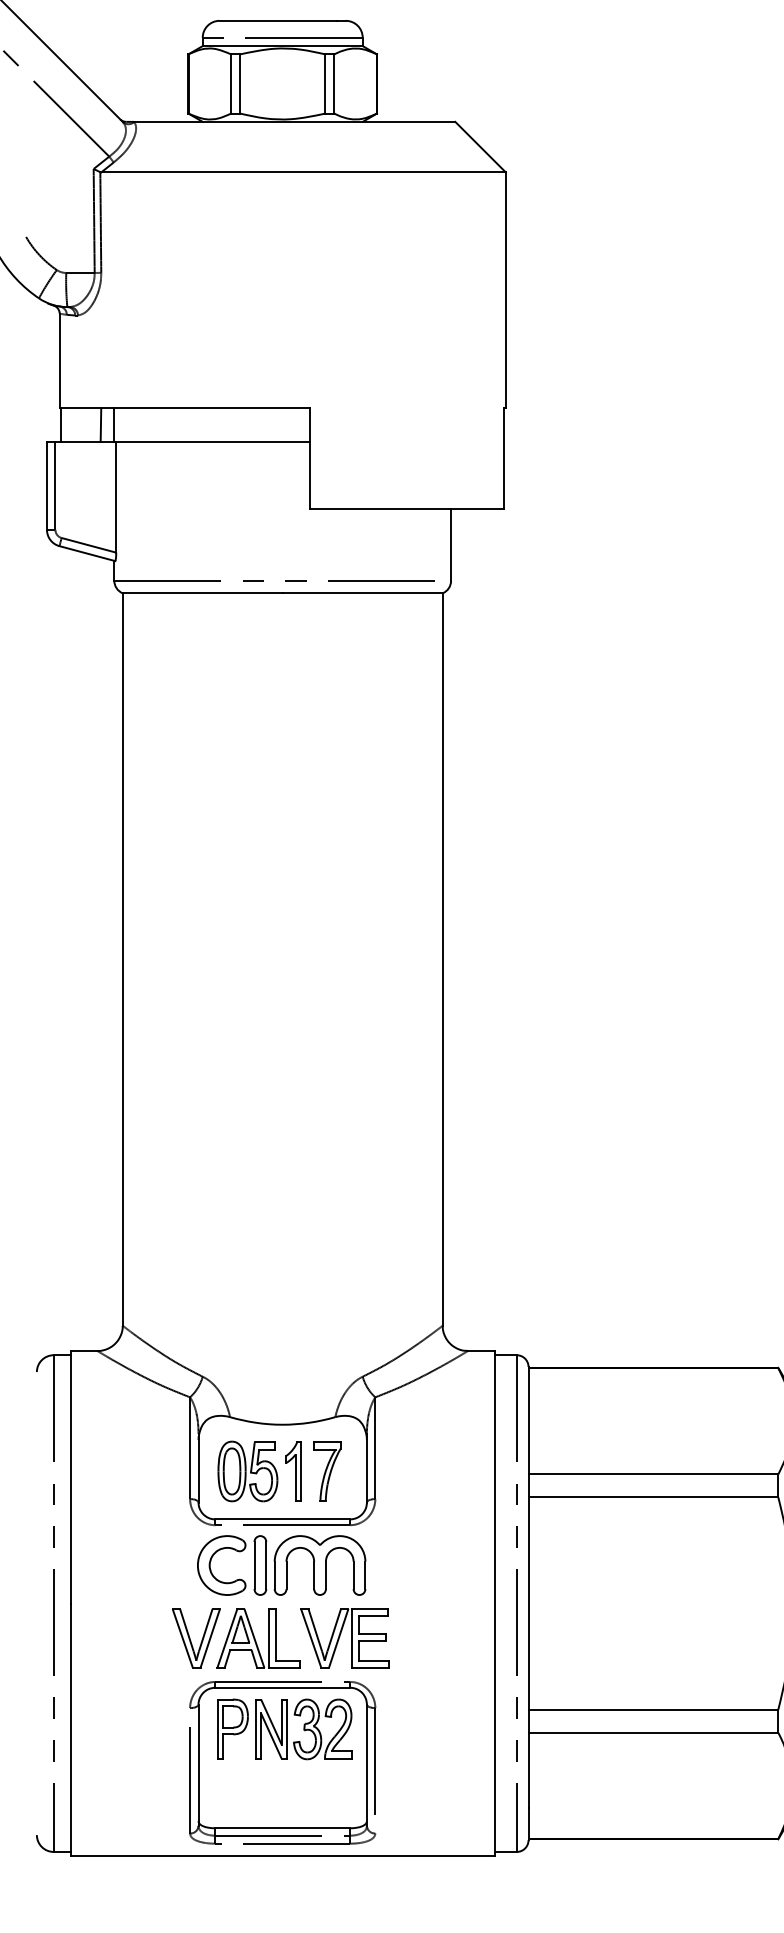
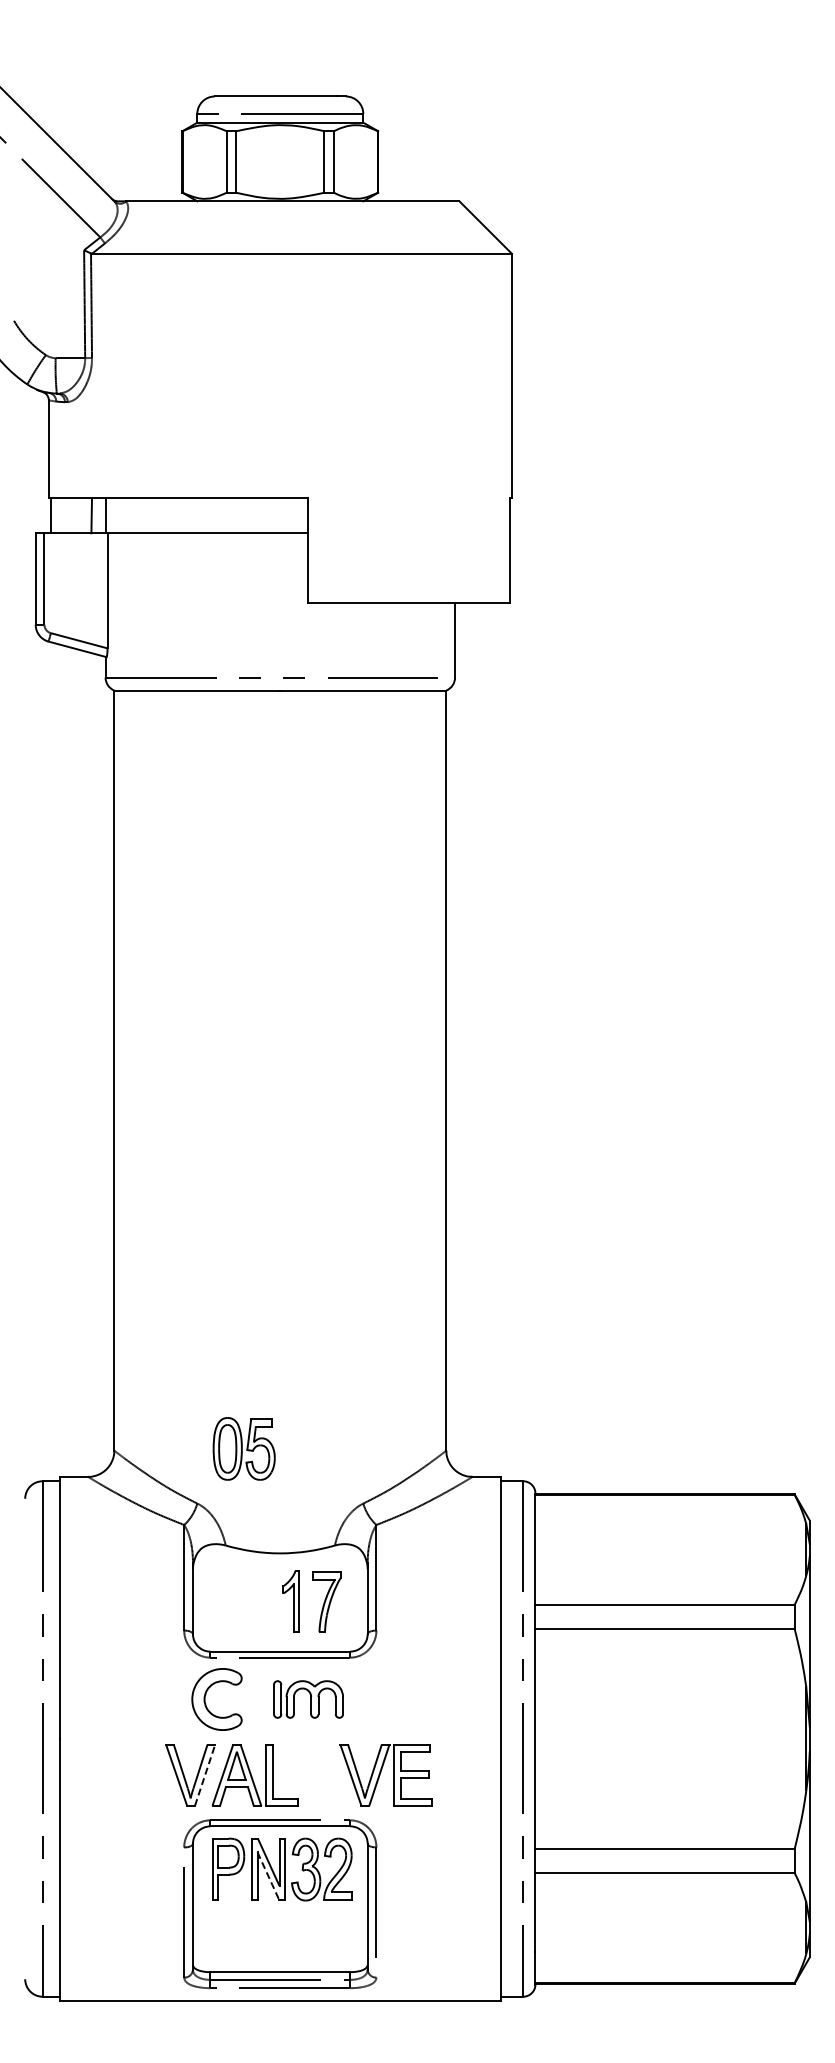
part: (247, 1471) -> (243, 1448), moved
part: (309, 1565) -> (308, 1699), size x0.6
line: (210, 1638) -> (205, 1775), solid -> dashed
part: (344, 1638) -> (385, 1775), moved
line: (271, 1736) -> (268, 1876), solid -> dashed

